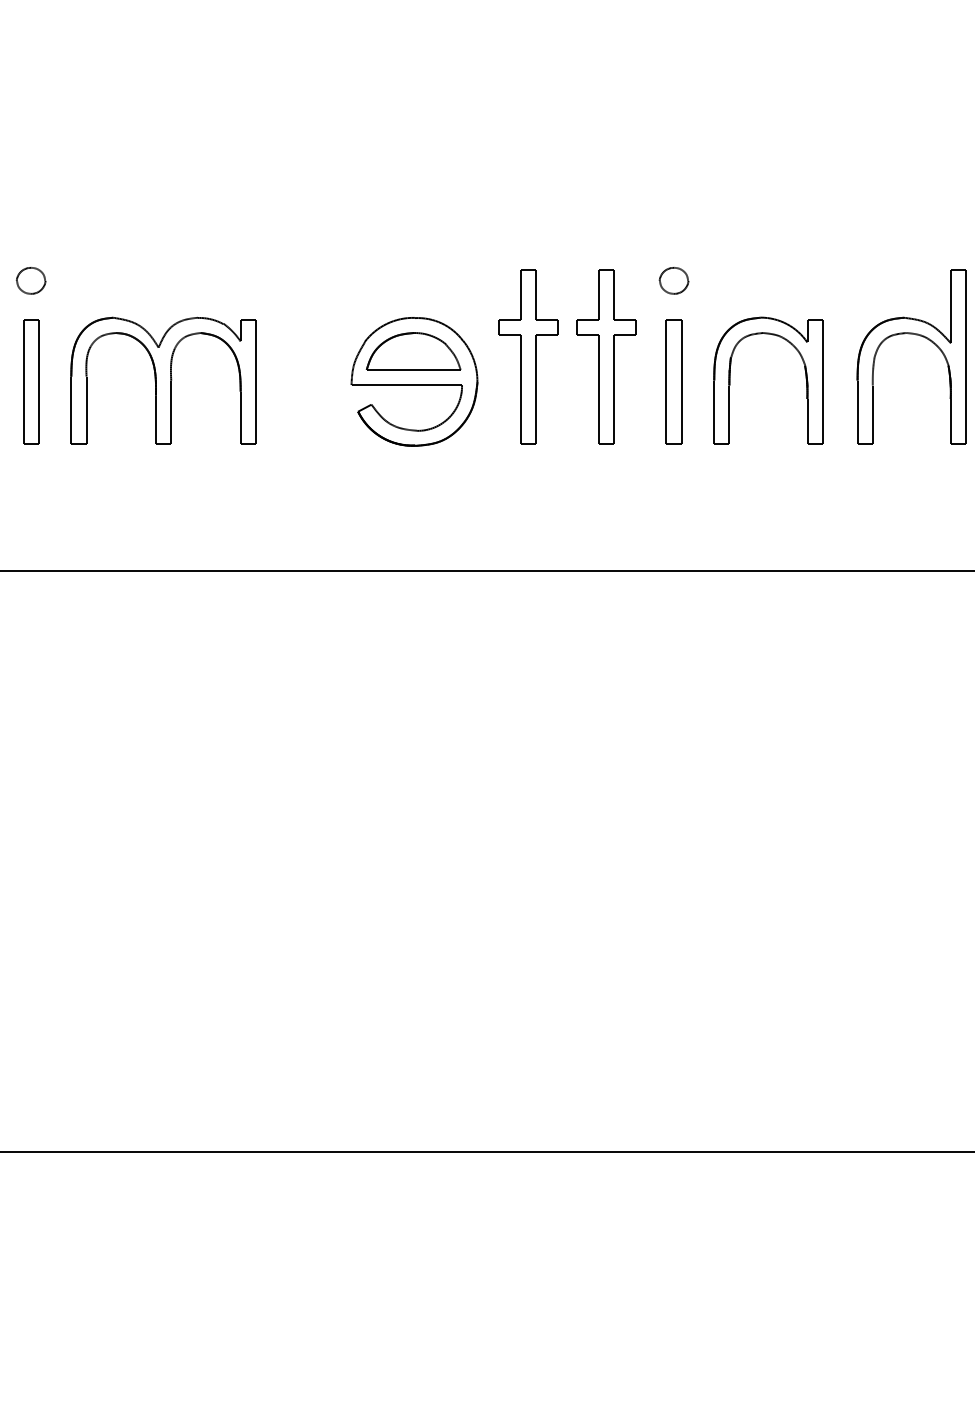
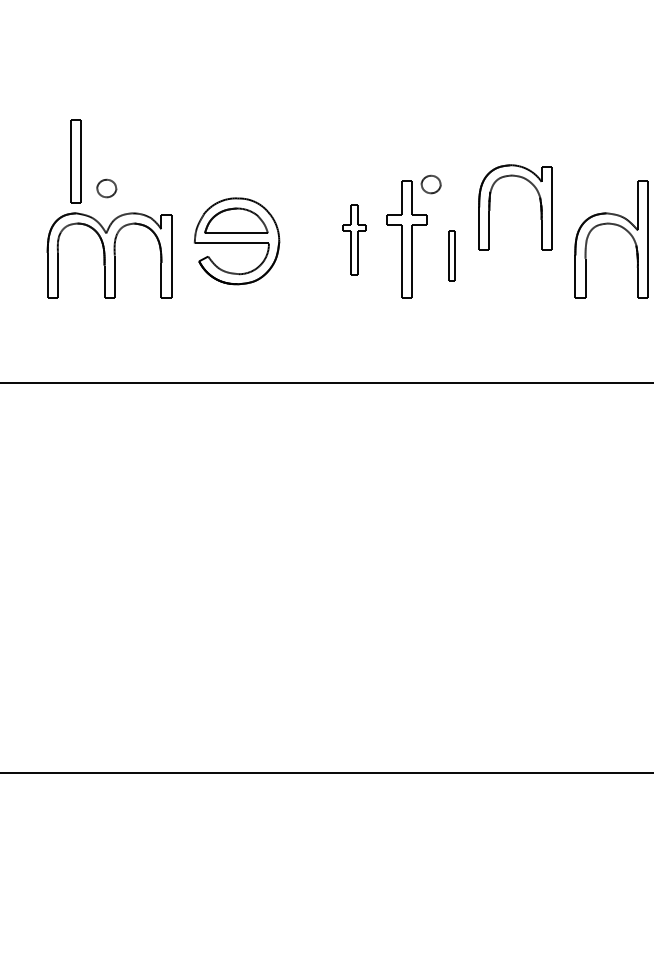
part: (30, 280) -> (106, 188), moved
part: (673, 280) -> (430, 184), moved
part: (528, 356) -> (354, 239), size x0.6
part: (804, 373) -> (539, 202), moved
part: (30, 382) -> (75, 161), moved
part: (413, 382) -> (236, 241), moved
part: (673, 382) -> (451, 256), size x0.6

